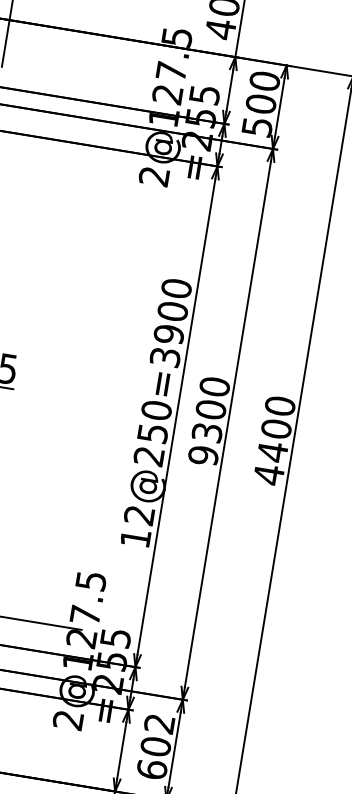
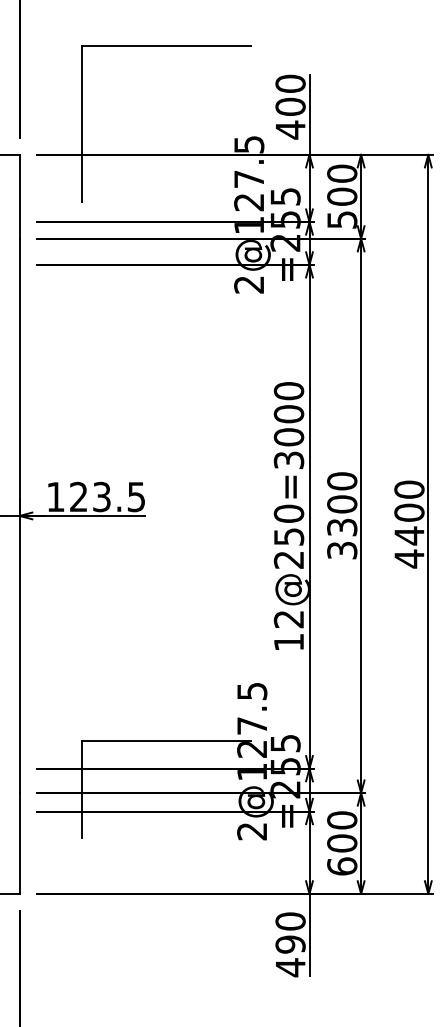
text: (169, 334) -> (289, 437), 12@250=3900 -> 12@250=3000
text: (203, 455) -> (342, 550), 9300 -> 3300
text: (159, 723) -> (342, 820), 602 -> 600

